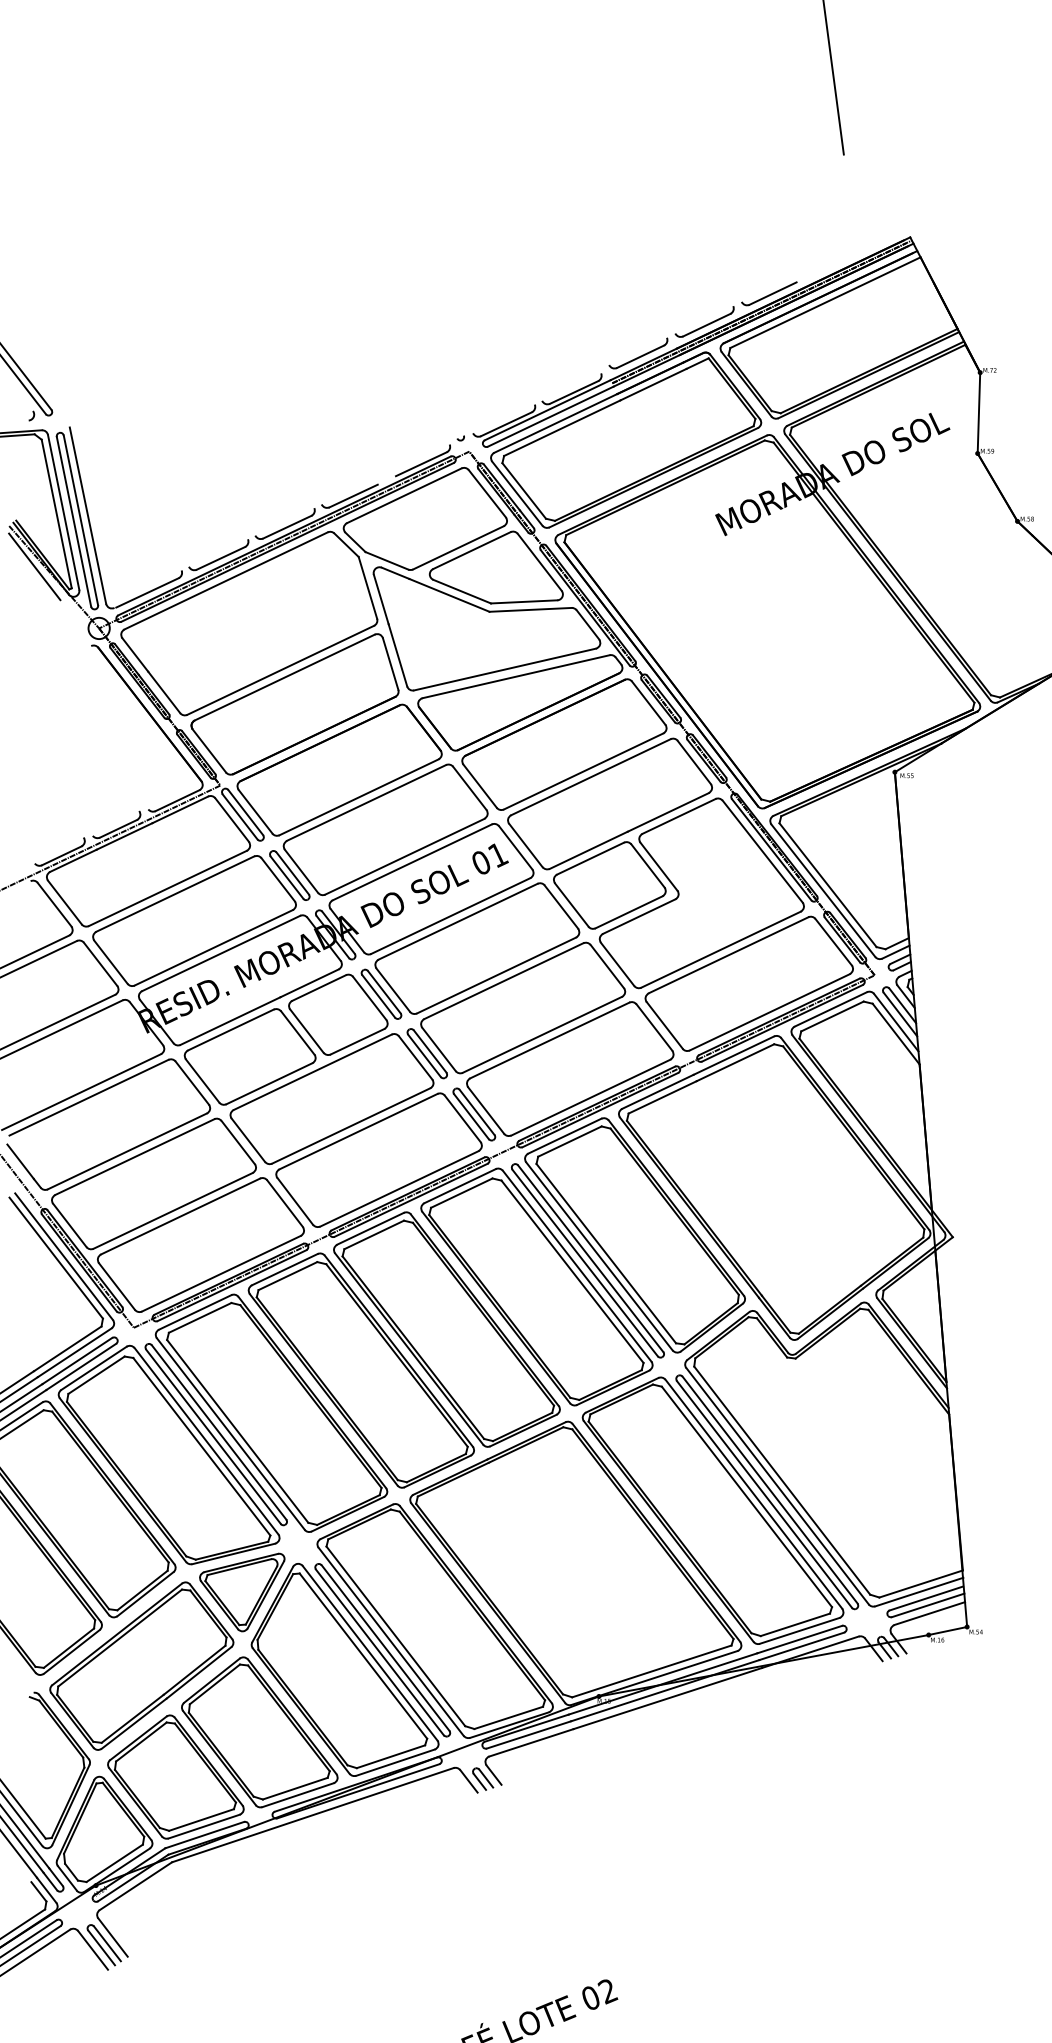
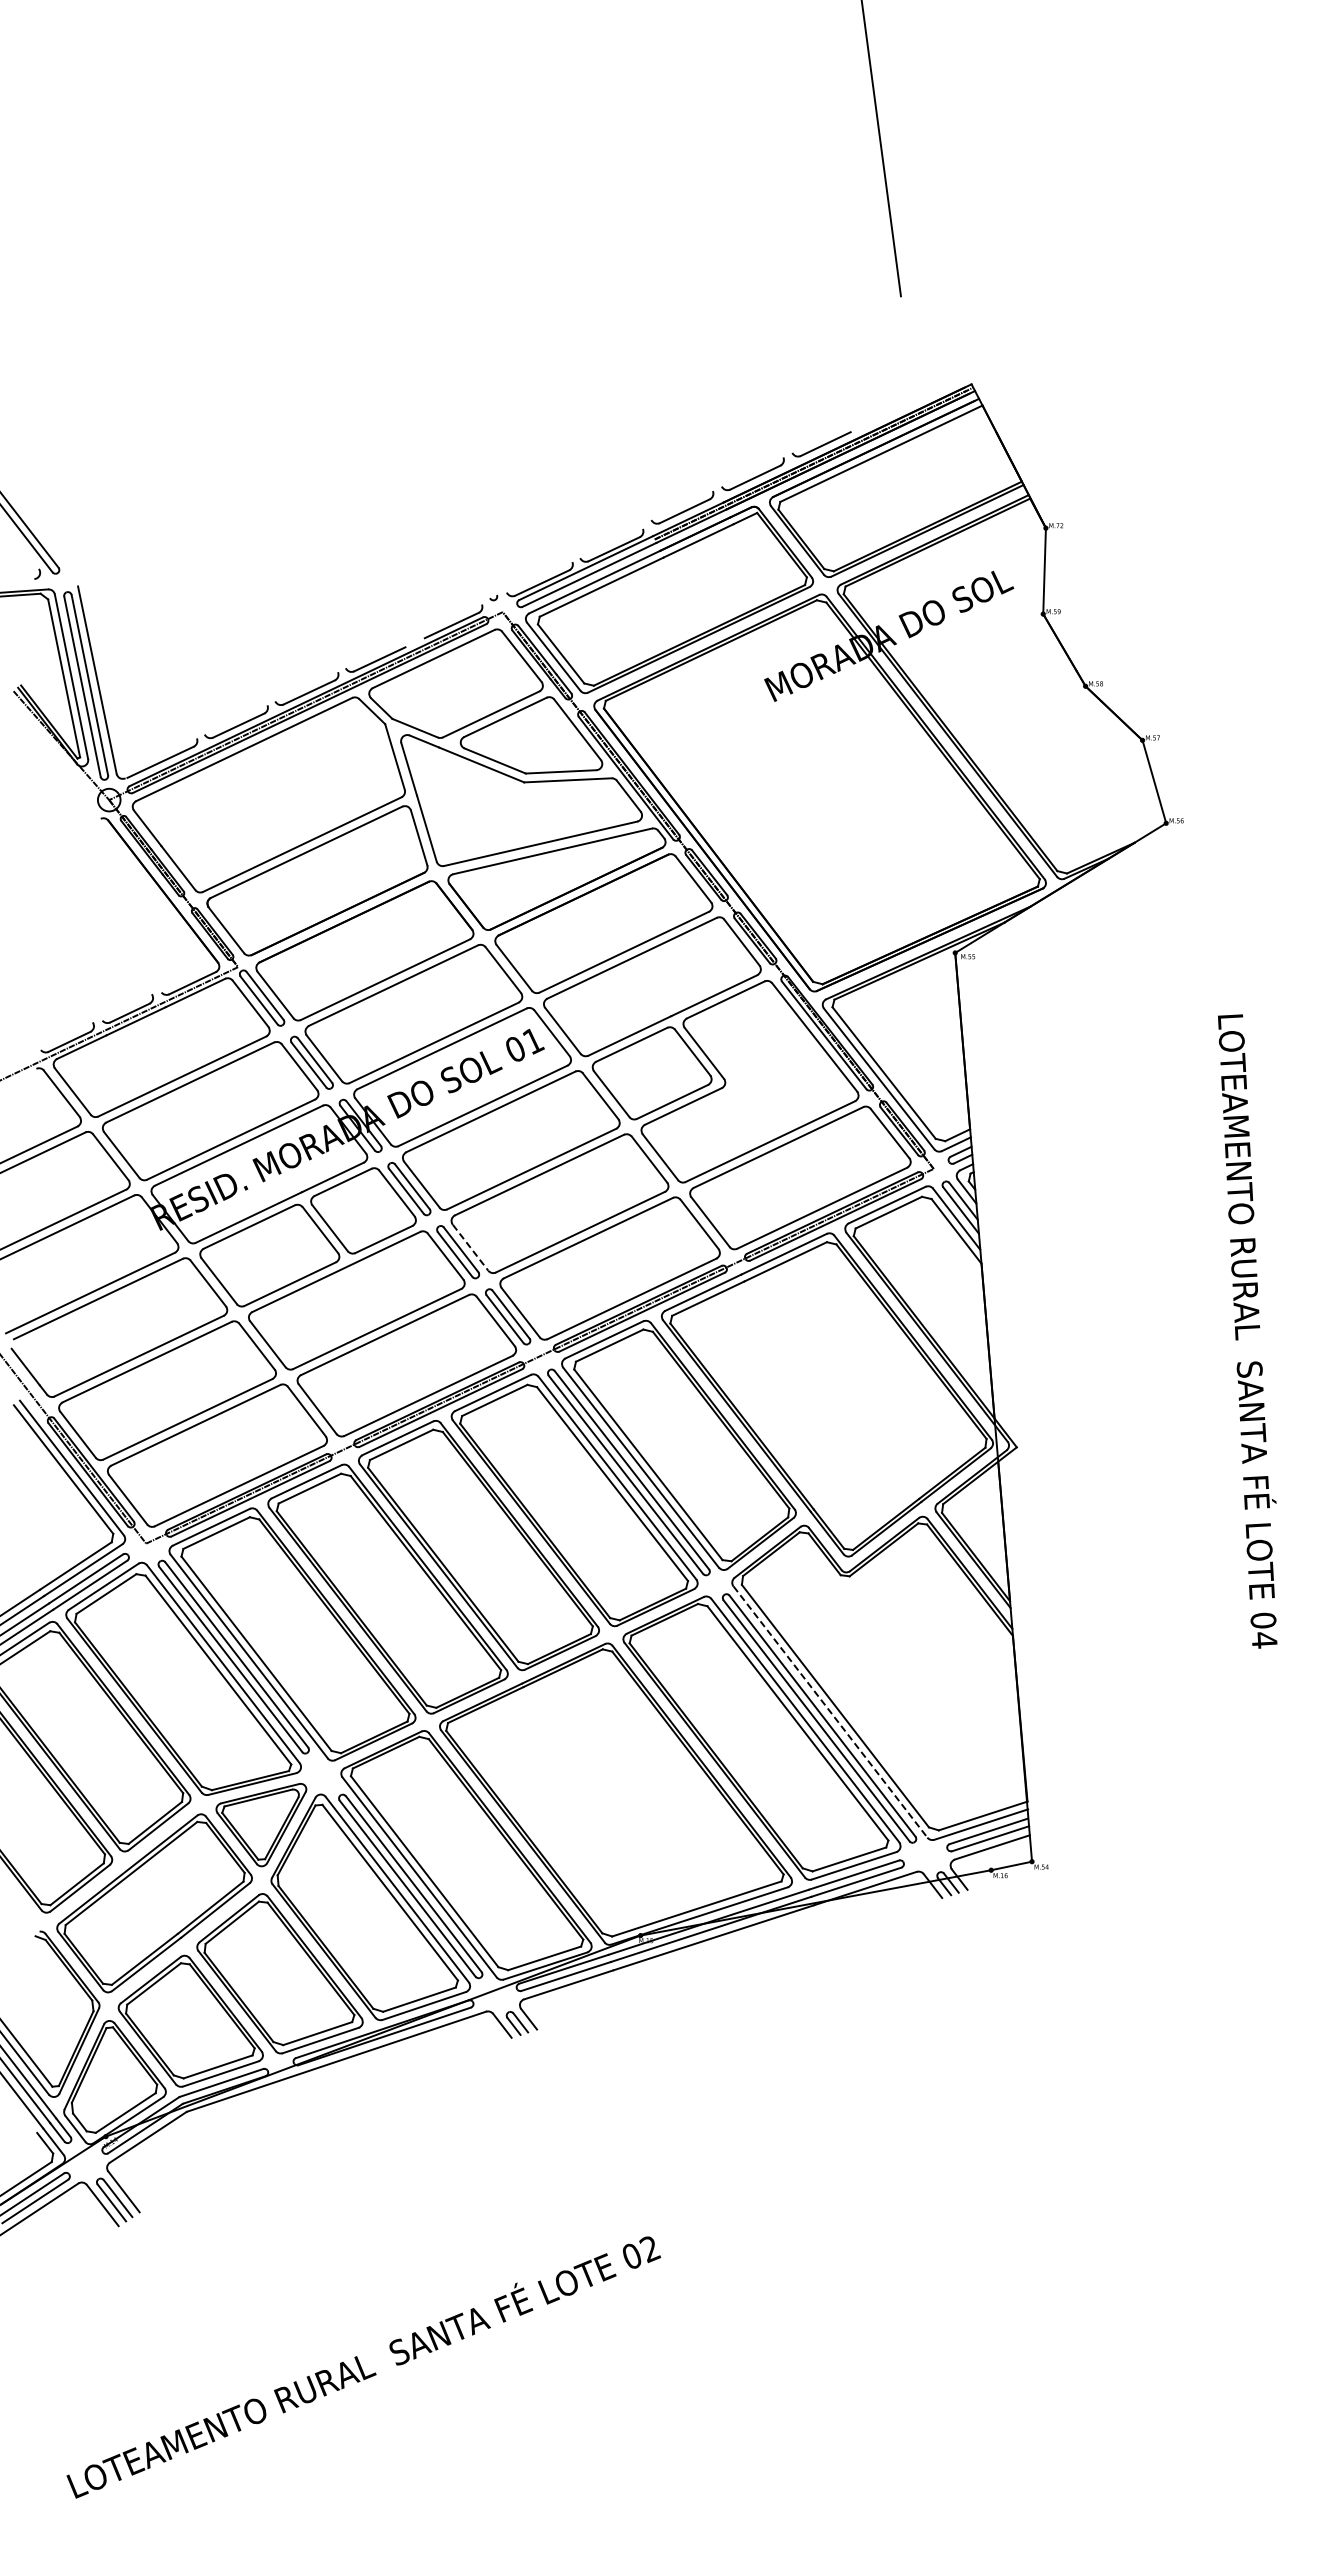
line: (34, 566) -> (40, 734), removed
line: (438, 1049) -> (470, 1247), solid -> dashed
line: (777, 1486) -> (830, 1712), solid -> dashed

